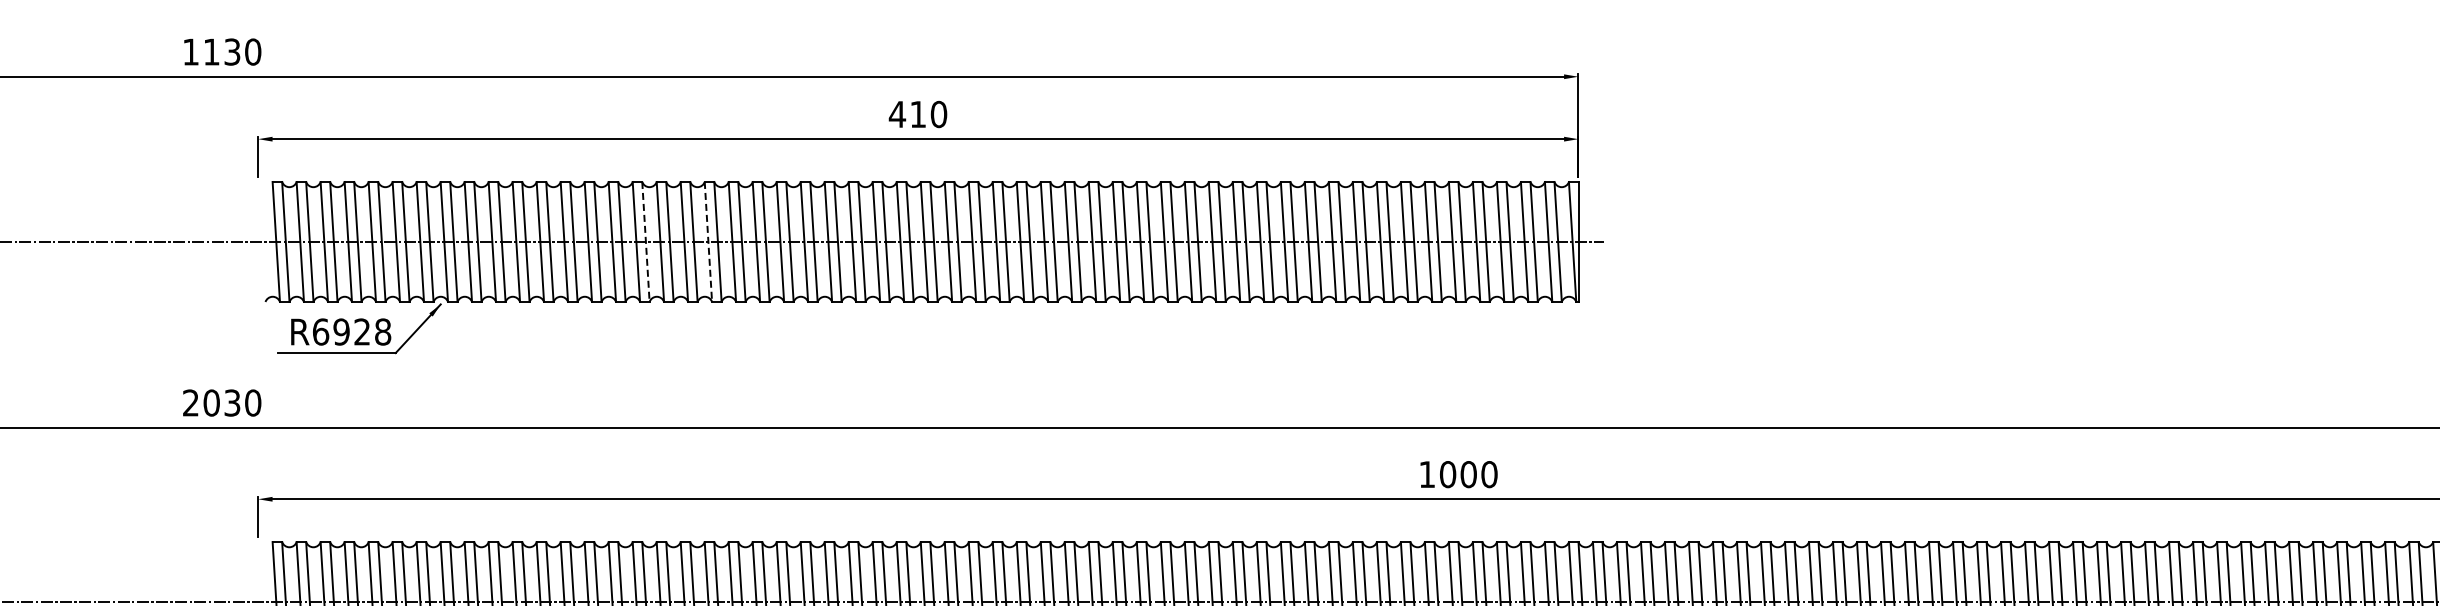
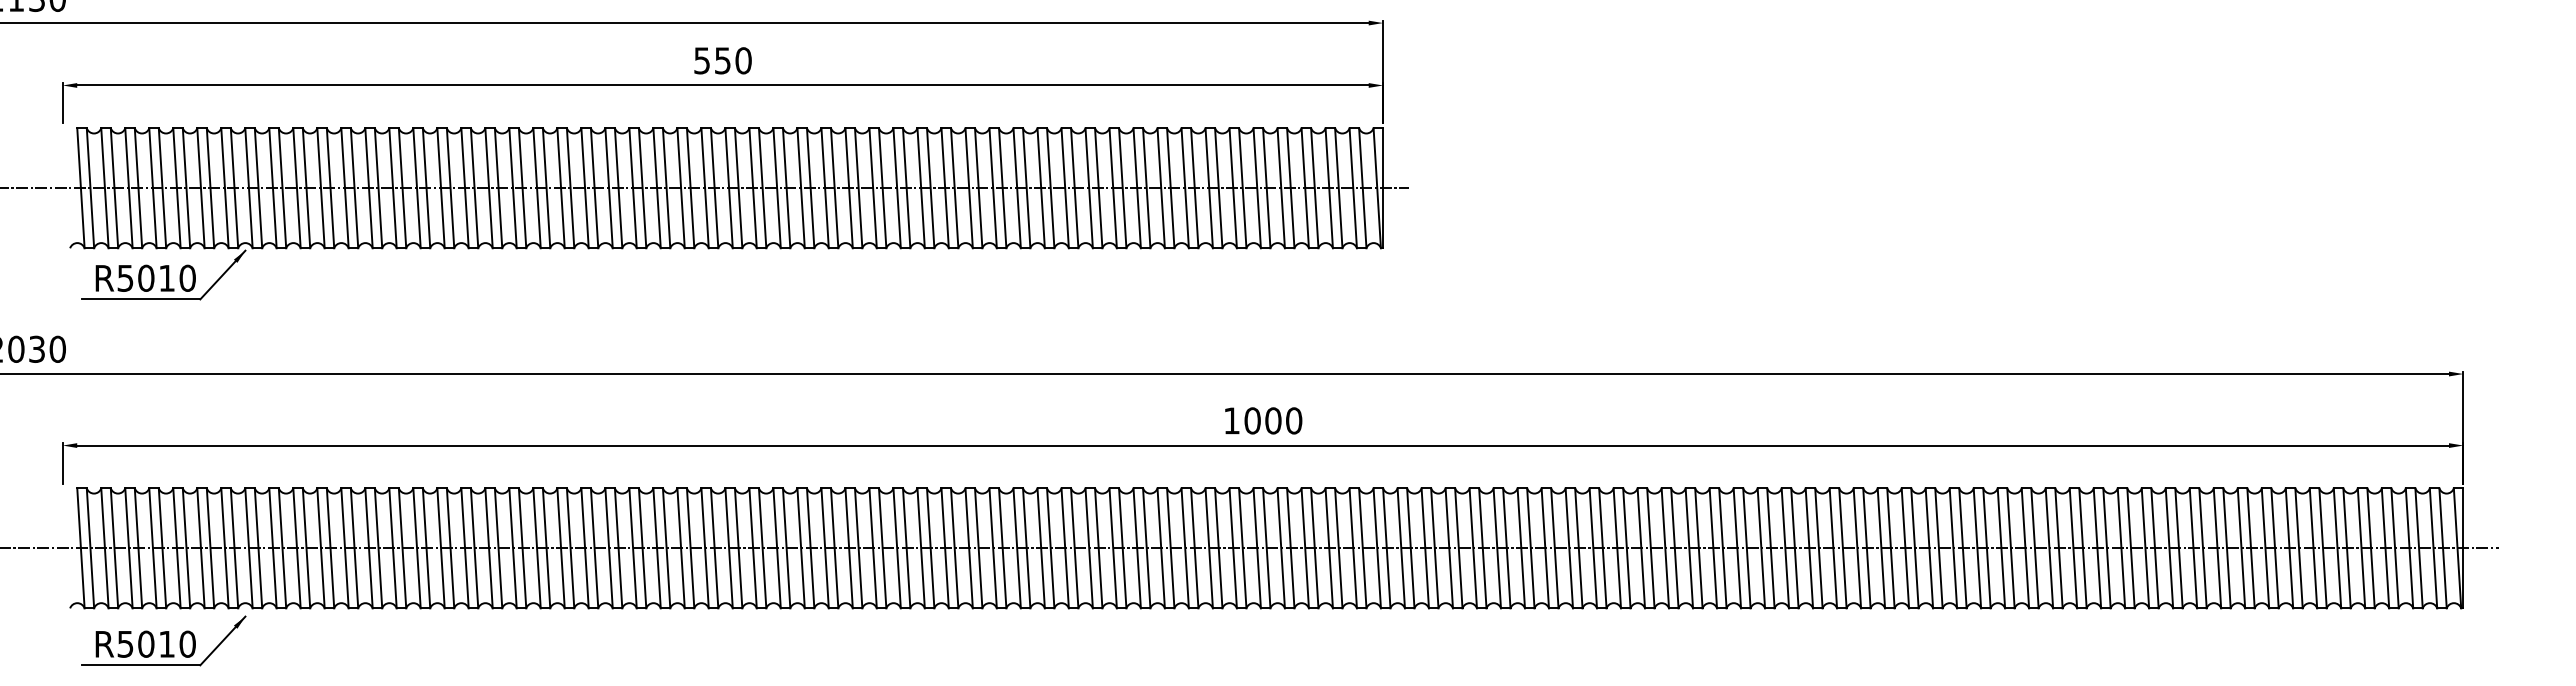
text: (906, 114) -> (711, 60), 410 -> 550
line: (645, 242) -> (450, 188), dashed -> solid
line: (708, 242) -> (513, 188), dashed -> solid
text: (351, 331) -> (156, 277), R6928 -> R5010

